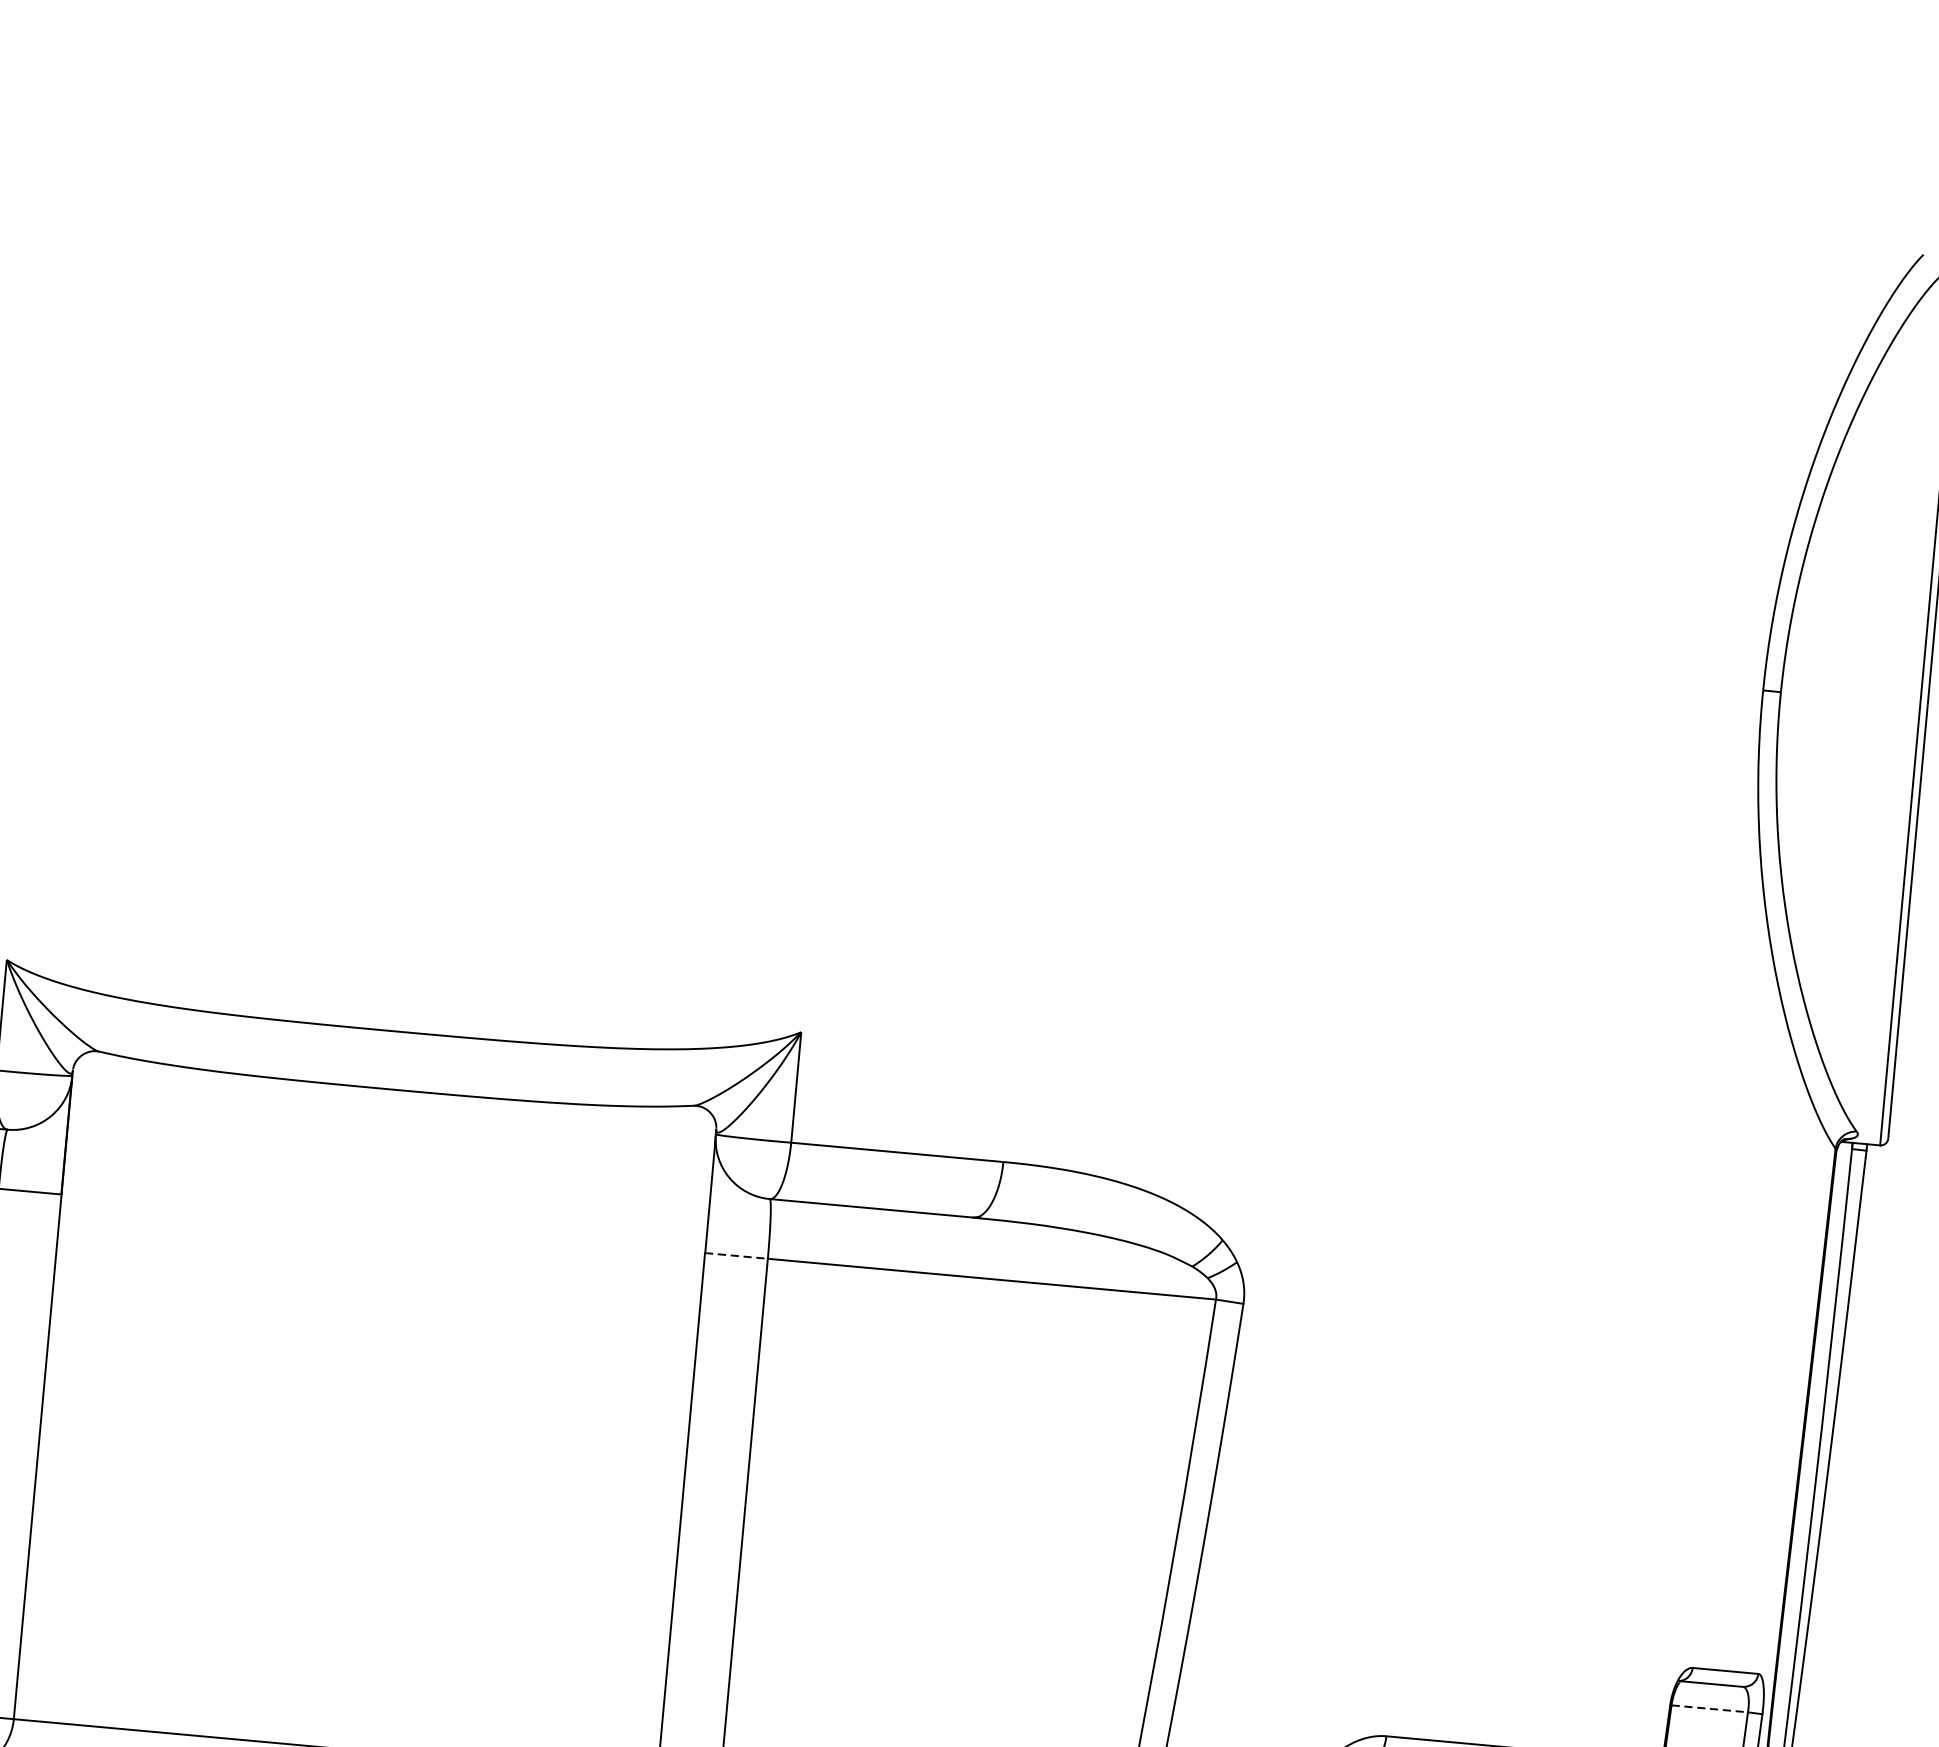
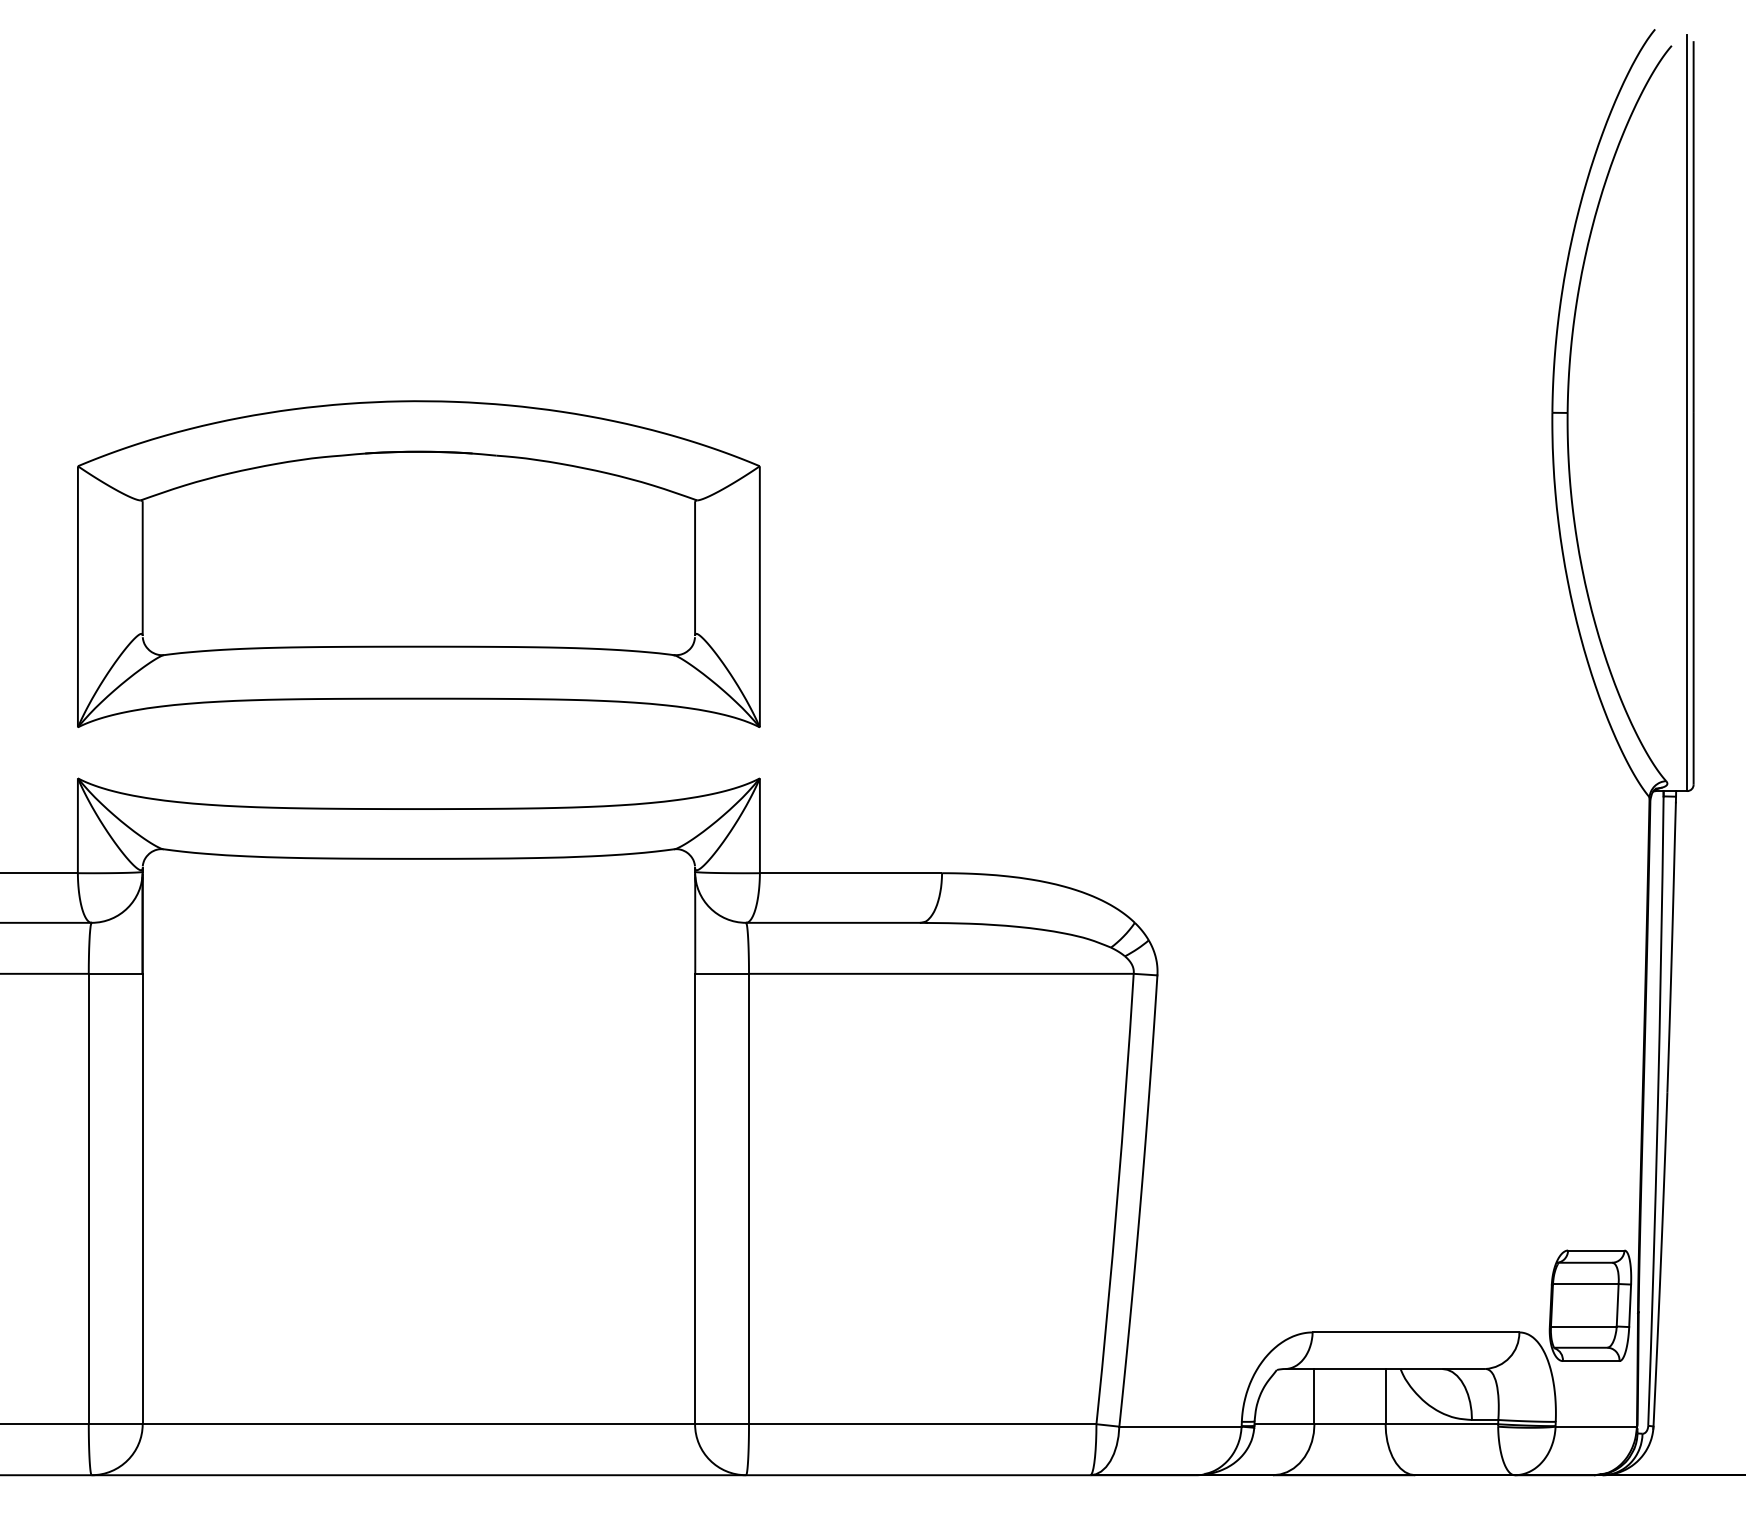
part: (426, 745) -> (418, 563), added
line: (737, 1255) -> (722, 973), dashed -> solid
line: (1709, 1709) -> (1585, 1284), dashed -> solid

